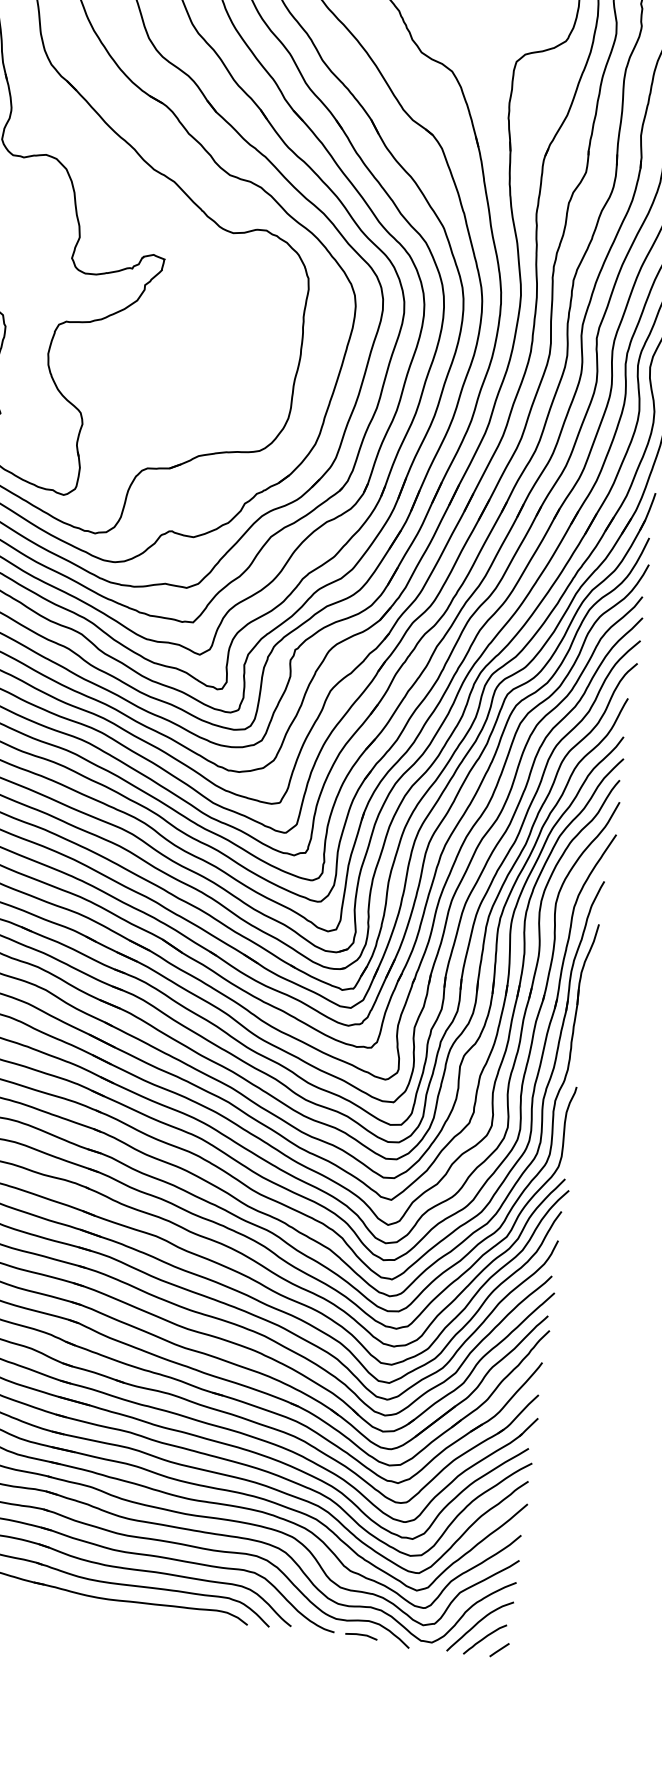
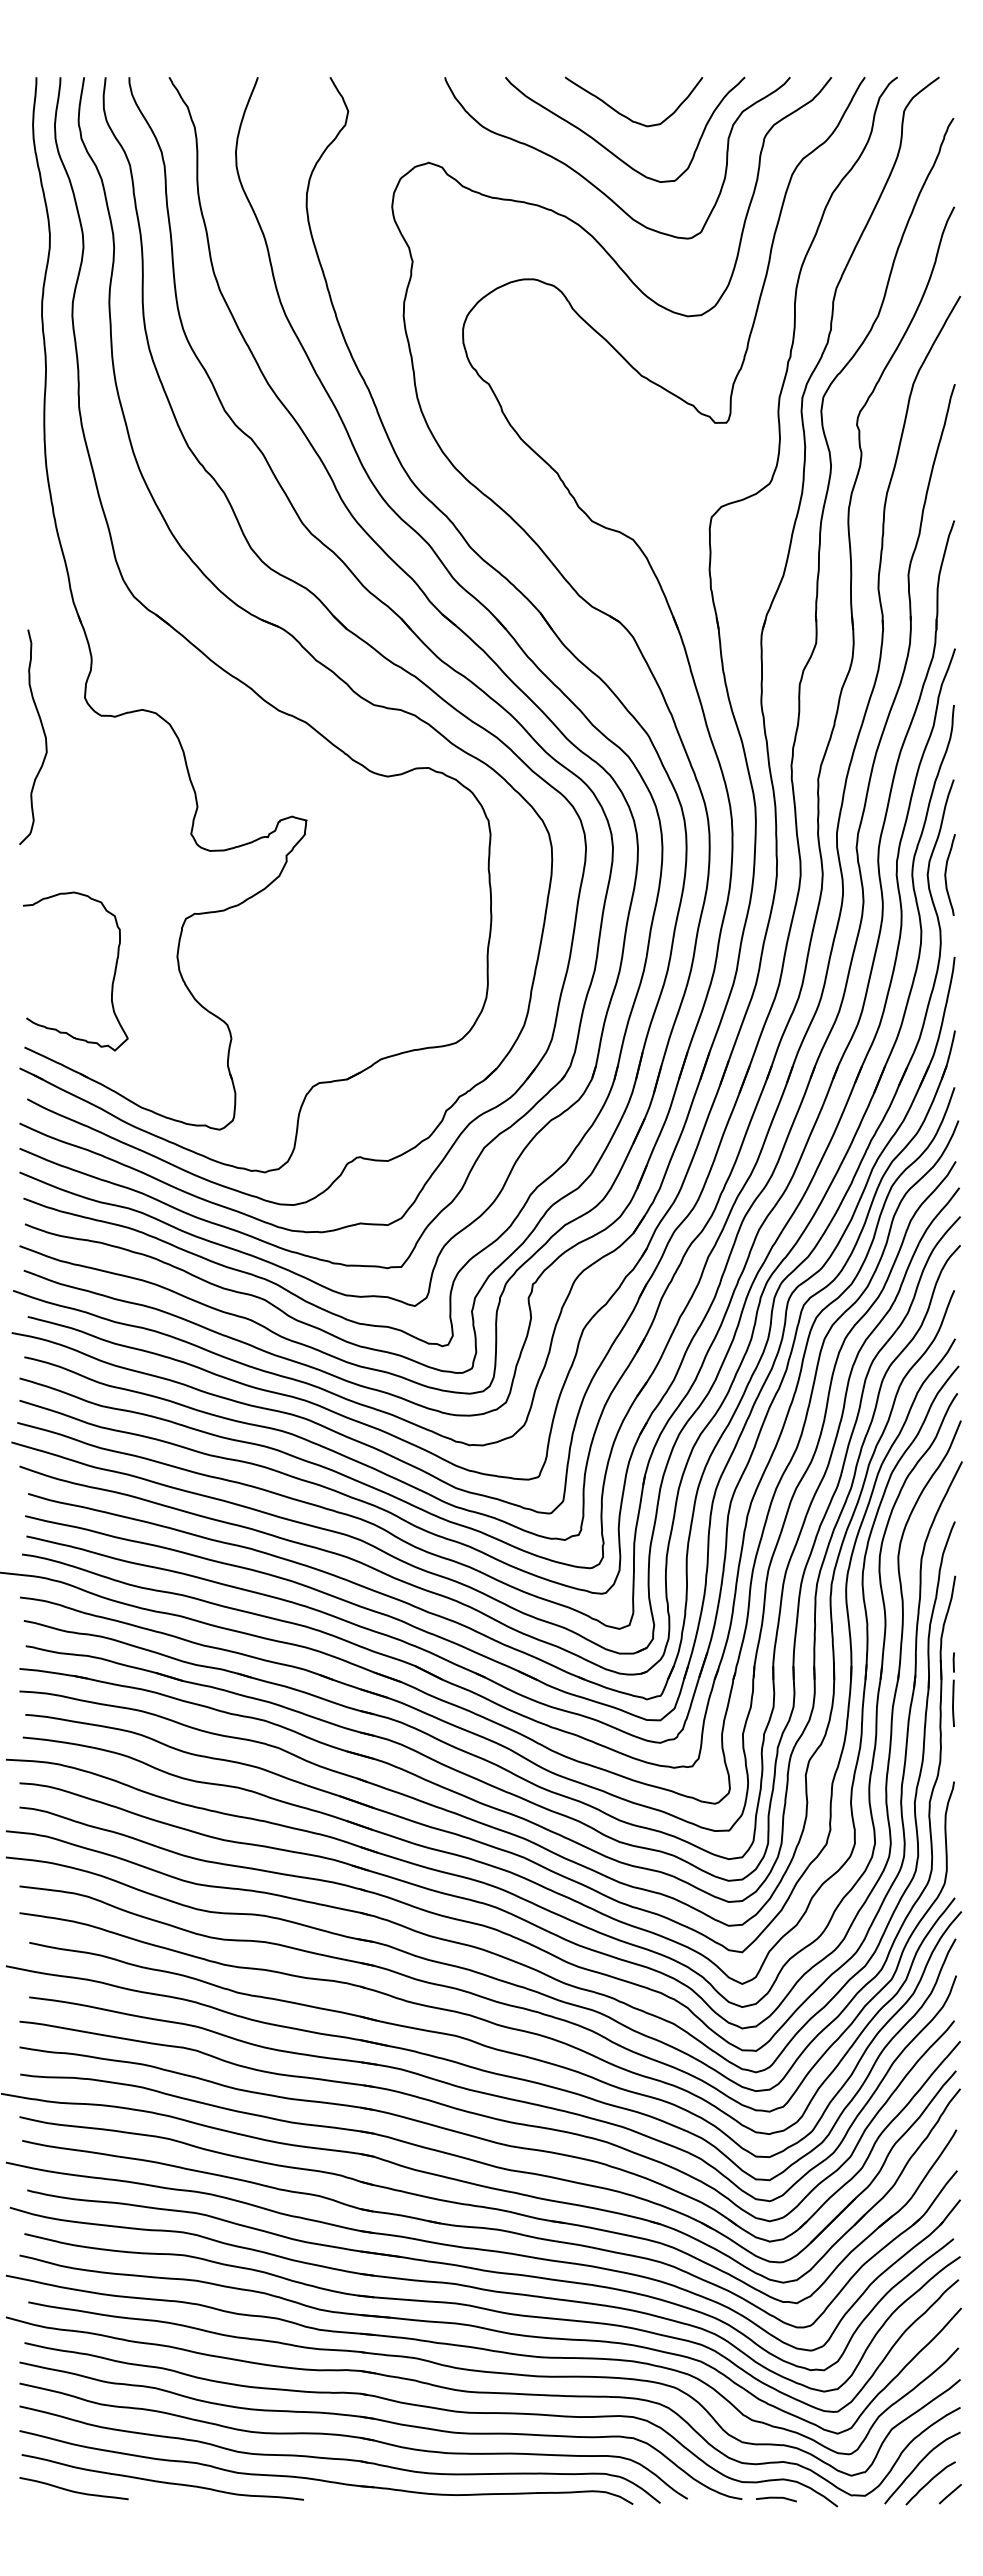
line: (585, 1014) -> (953, 1689), added

